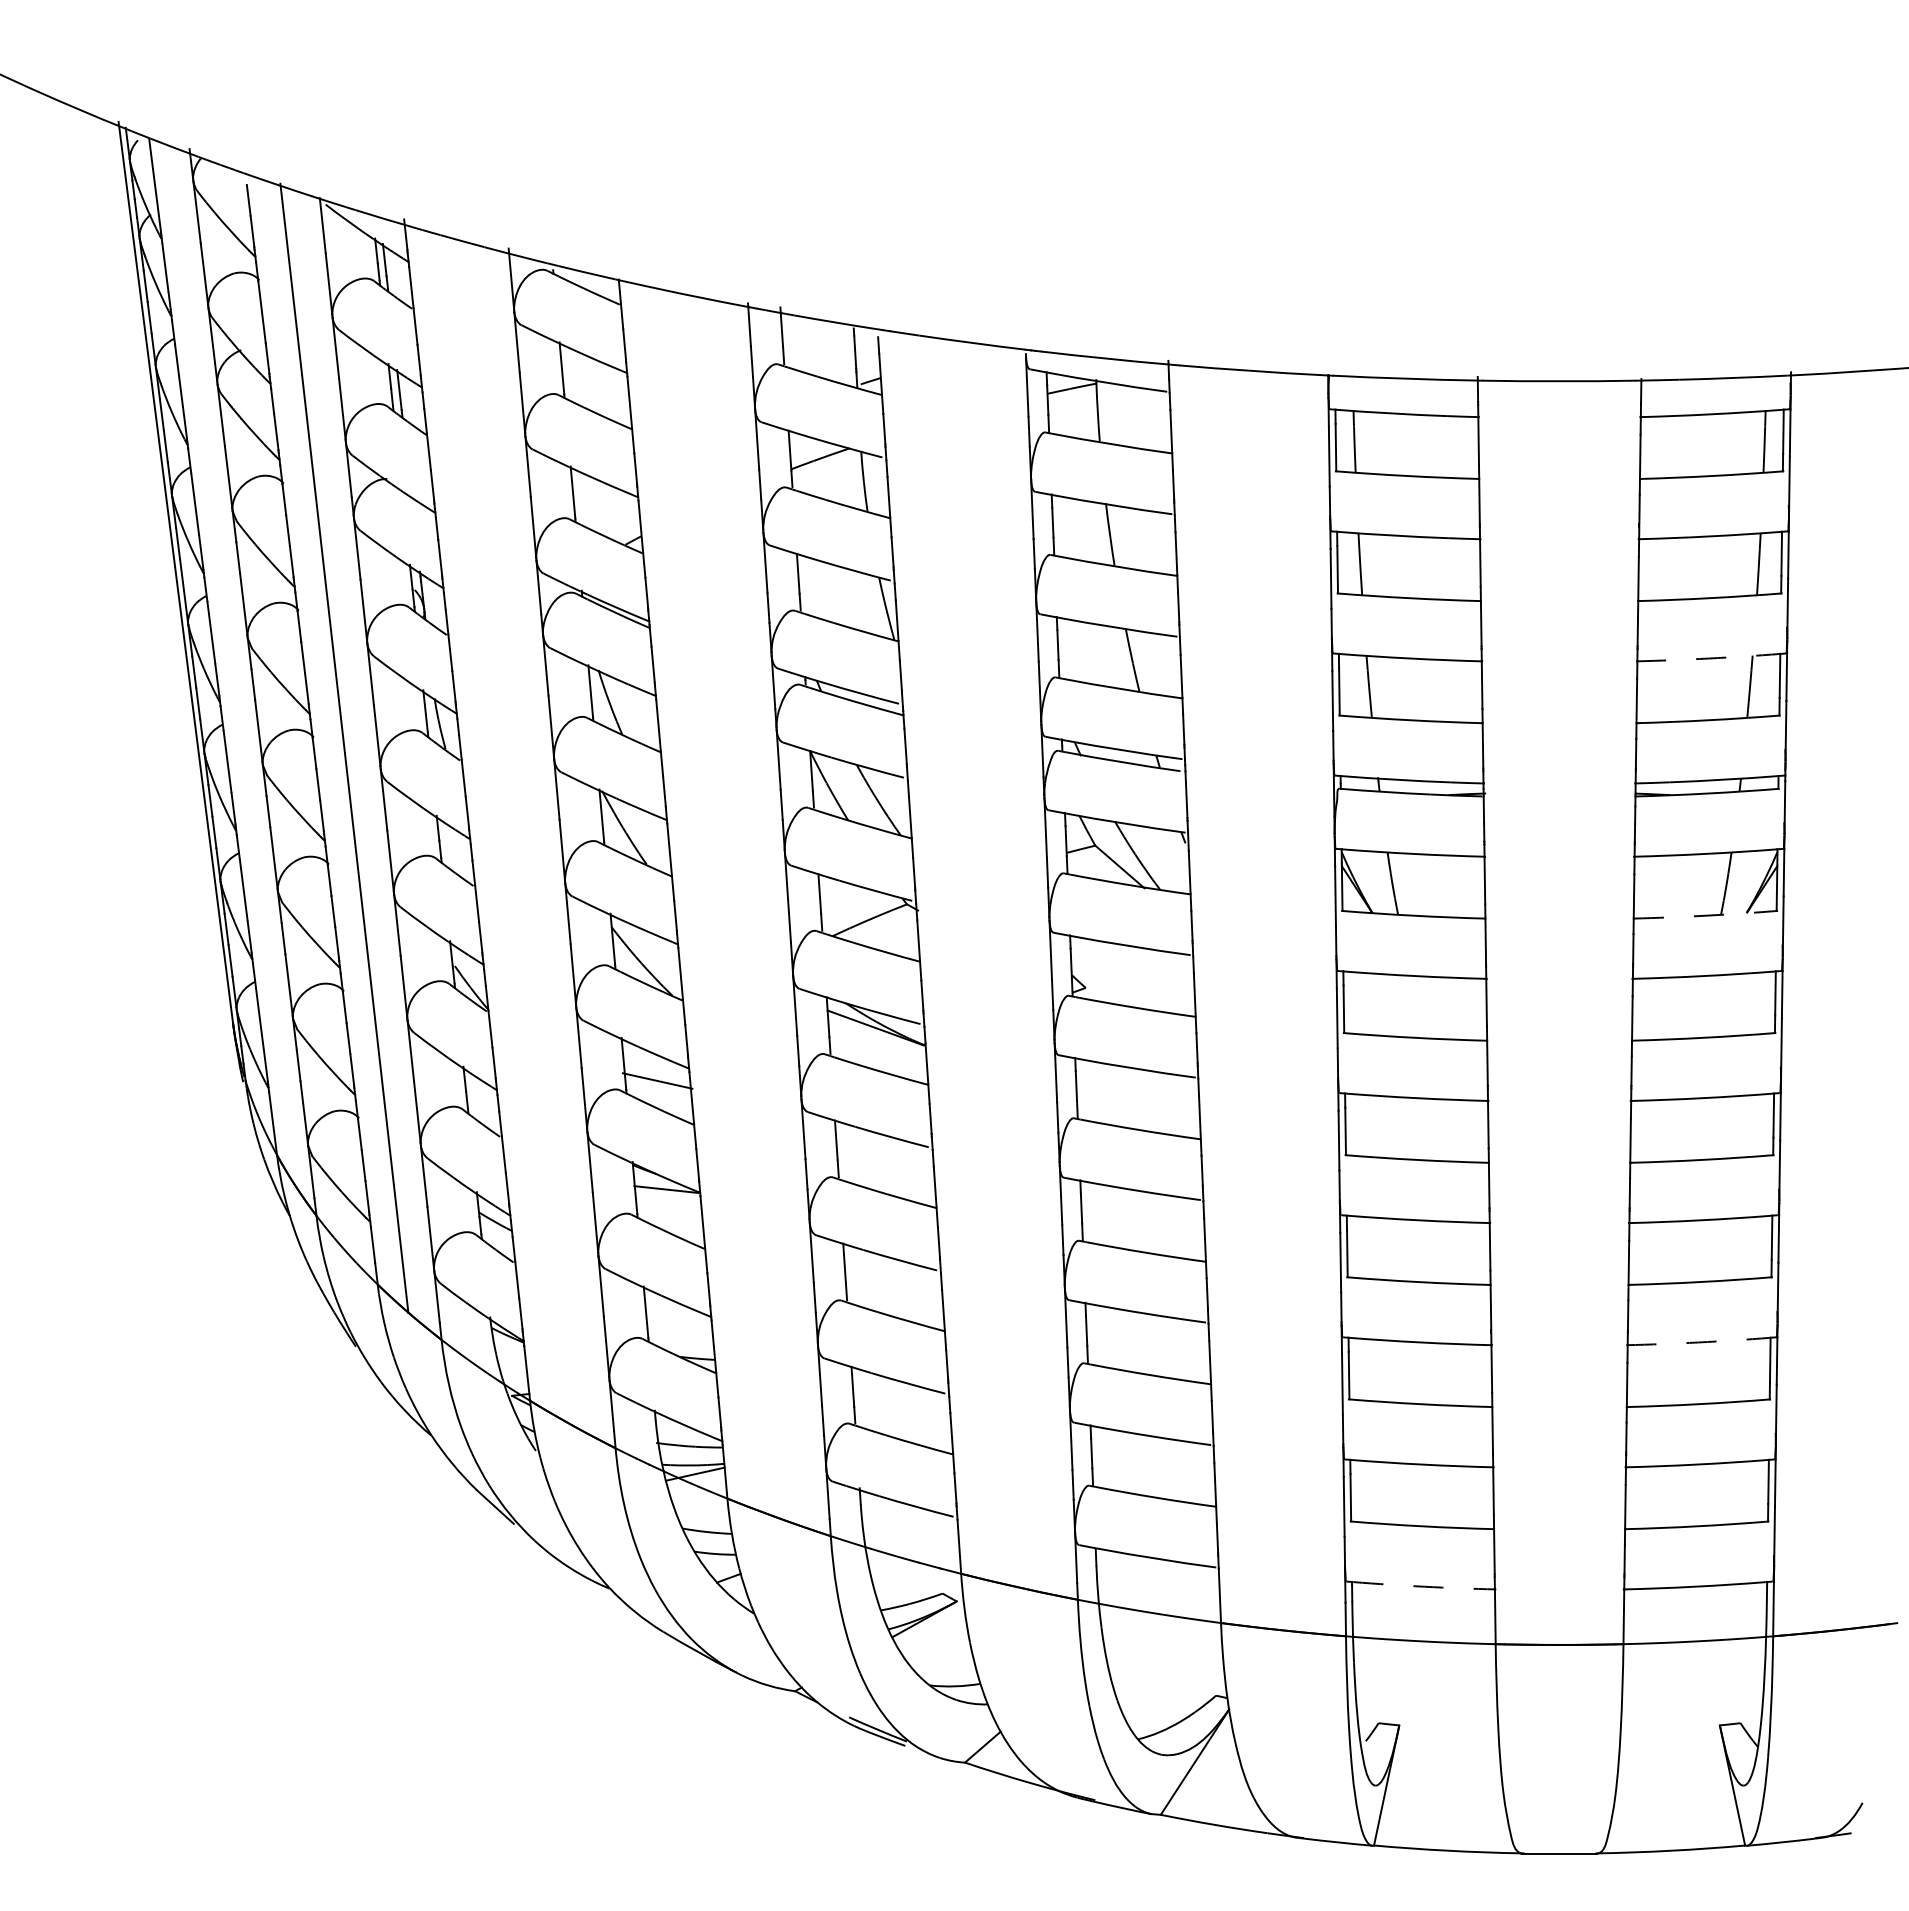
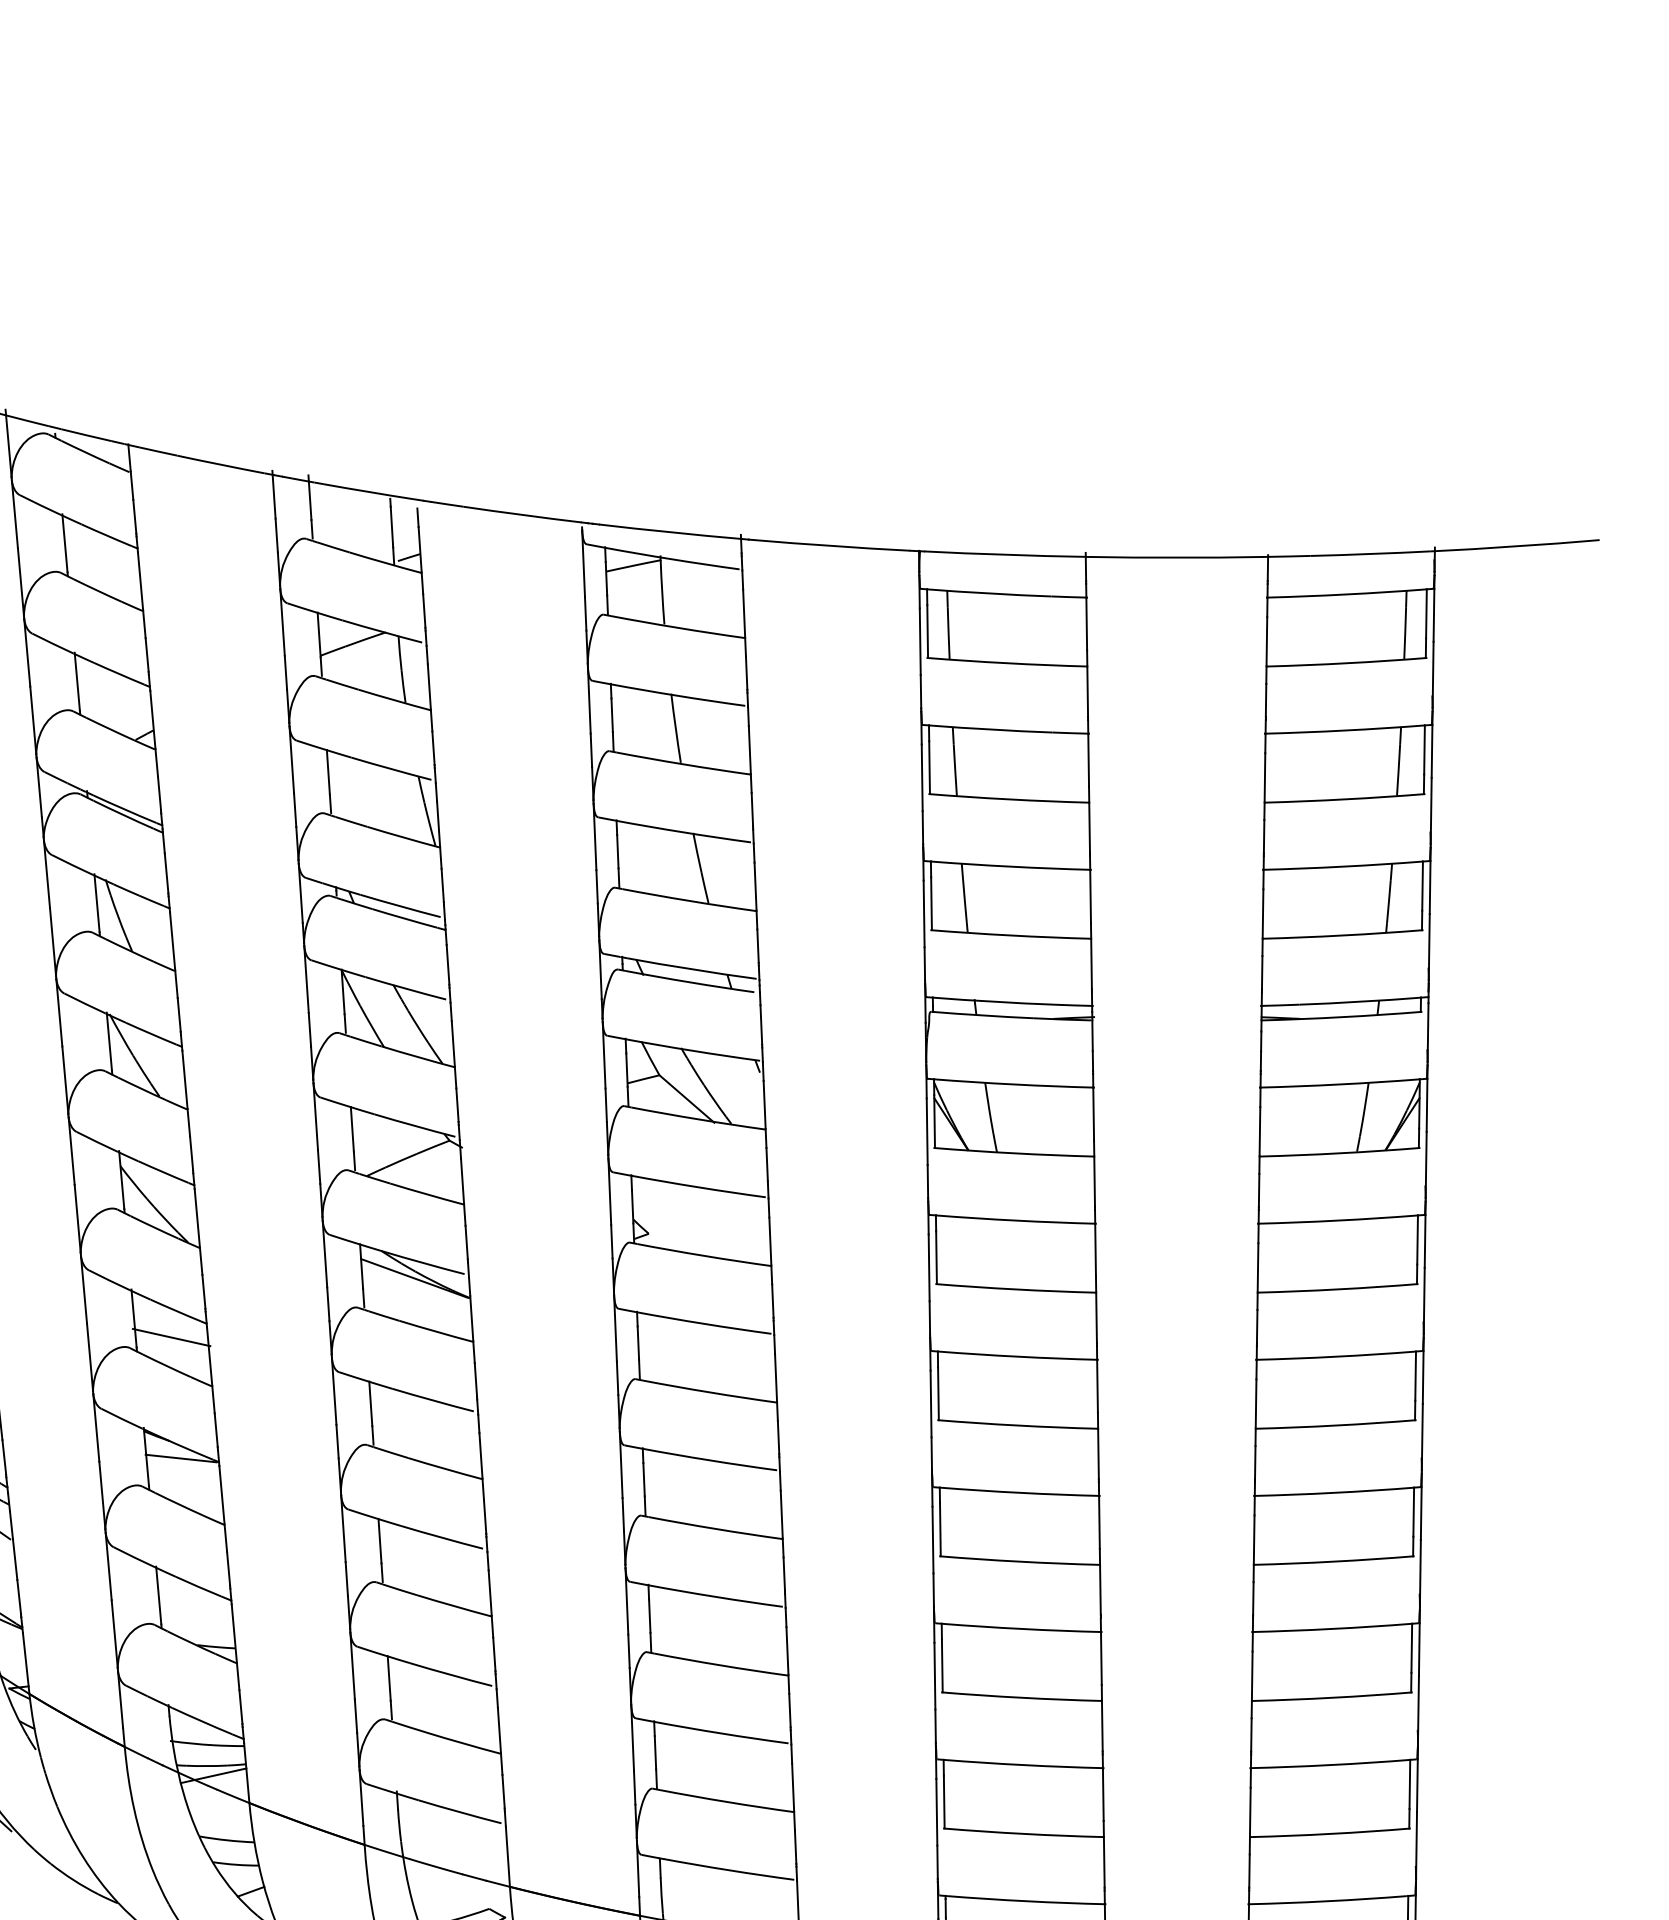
arc: (1708, 658) -> (1342, 866), dashed -> solid
arc: (1705, 915) -> (1339, 1153), dashed -> solid
arc: (1698, 1342) -> (1331, 1629), dashed -> solid
arc: (1424, 1586) -> (1026, 1900), dashed -> solid

